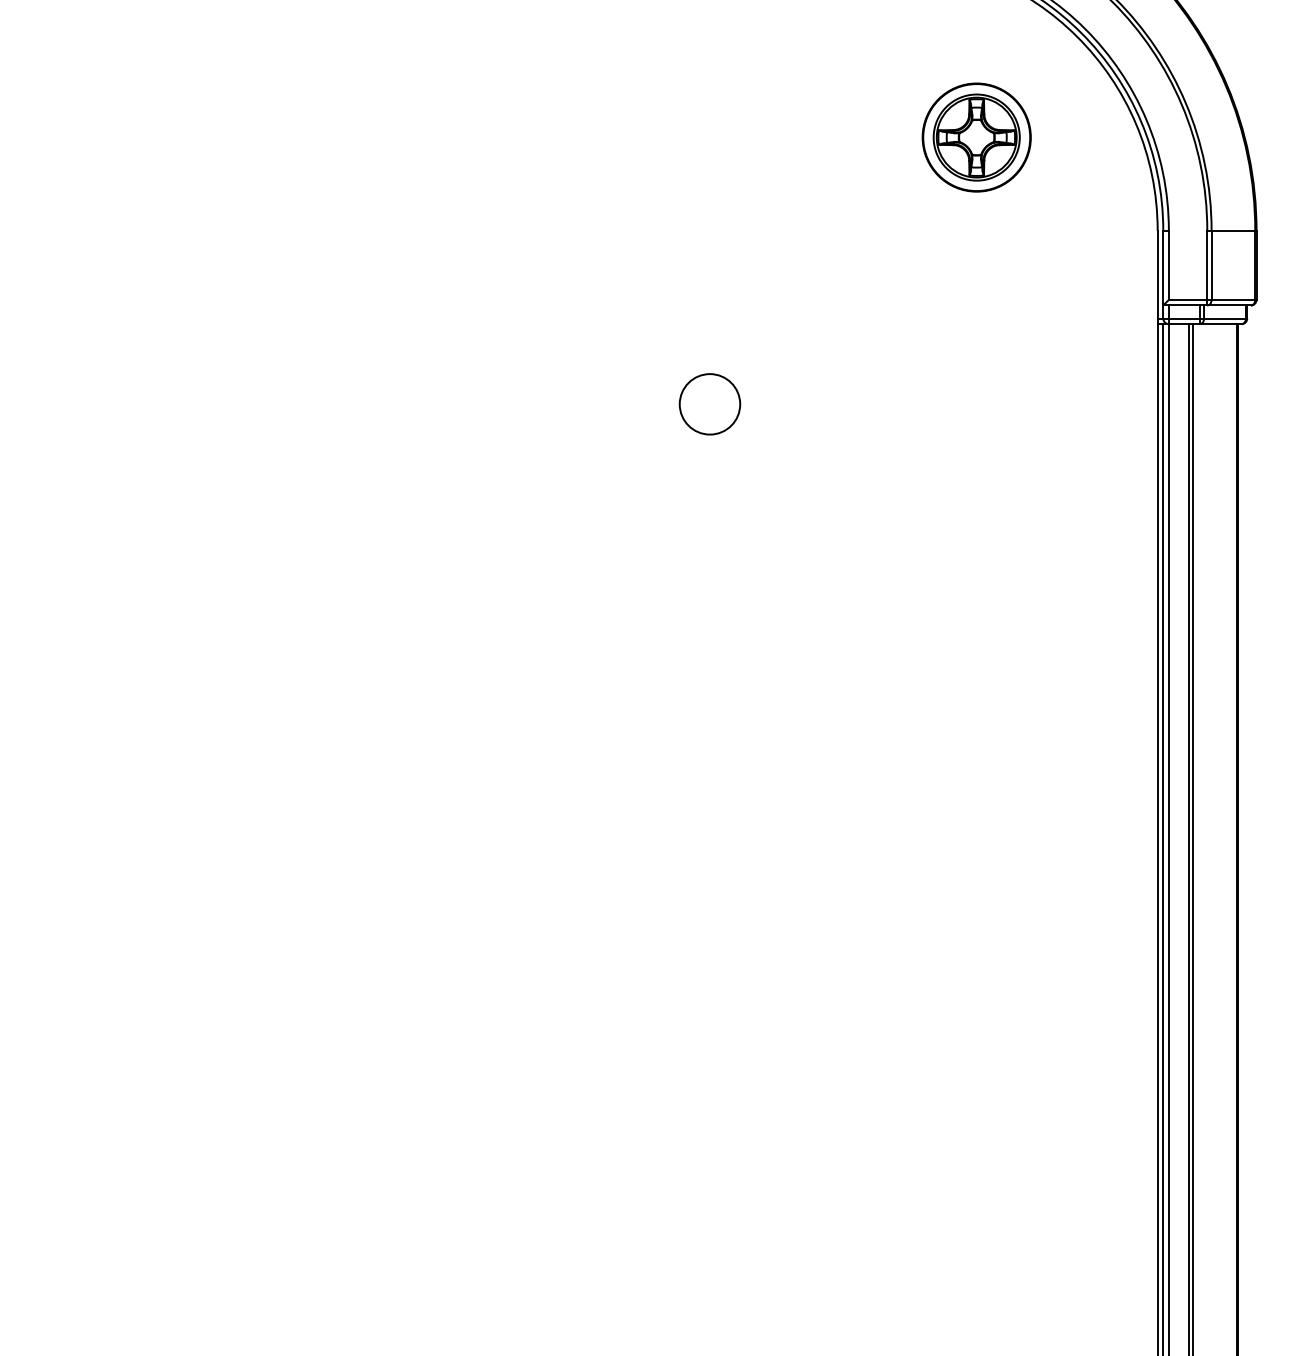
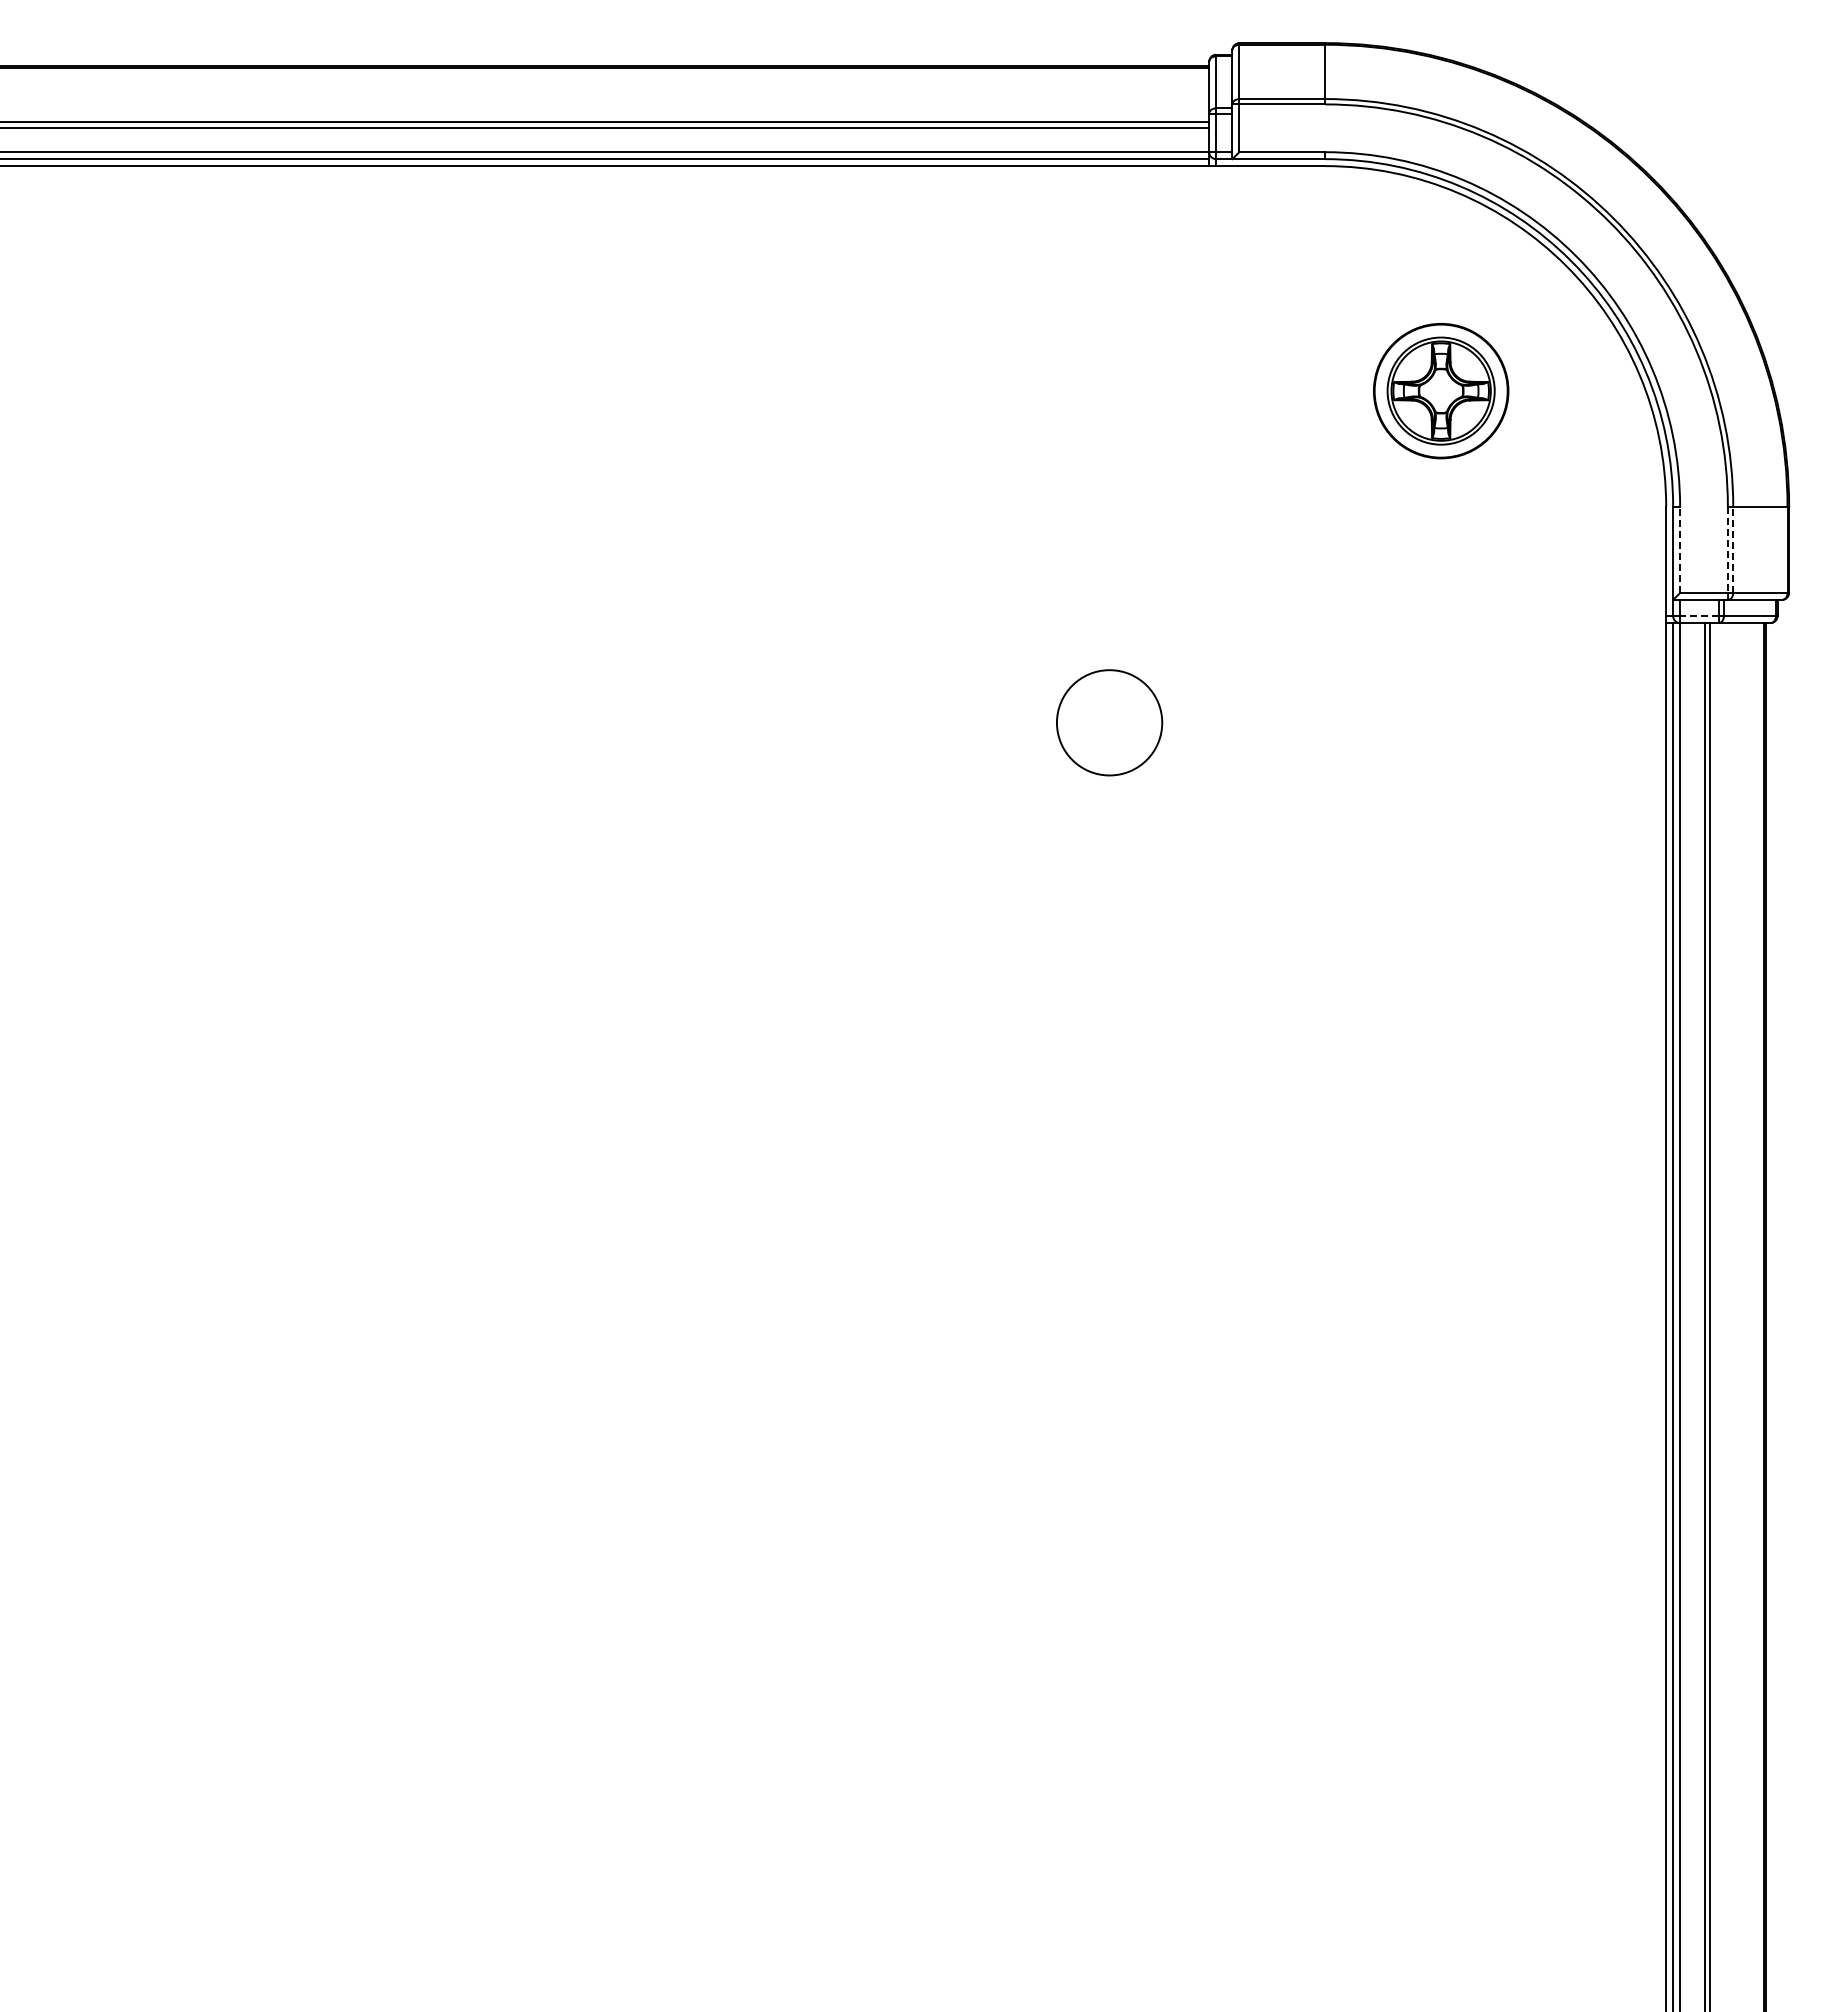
line: (1169, 265) -> (1680, 550), solid -> dashed
line: (1206, 265) -> (1727, 550), solid -> dashed
line: (1211, 265) -> (1733, 550), solid -> dashed
line: (1183, 318) -> (1698, 616), solid -> dashed
circle: (709, 404) -> (1108, 722), size x1.4

